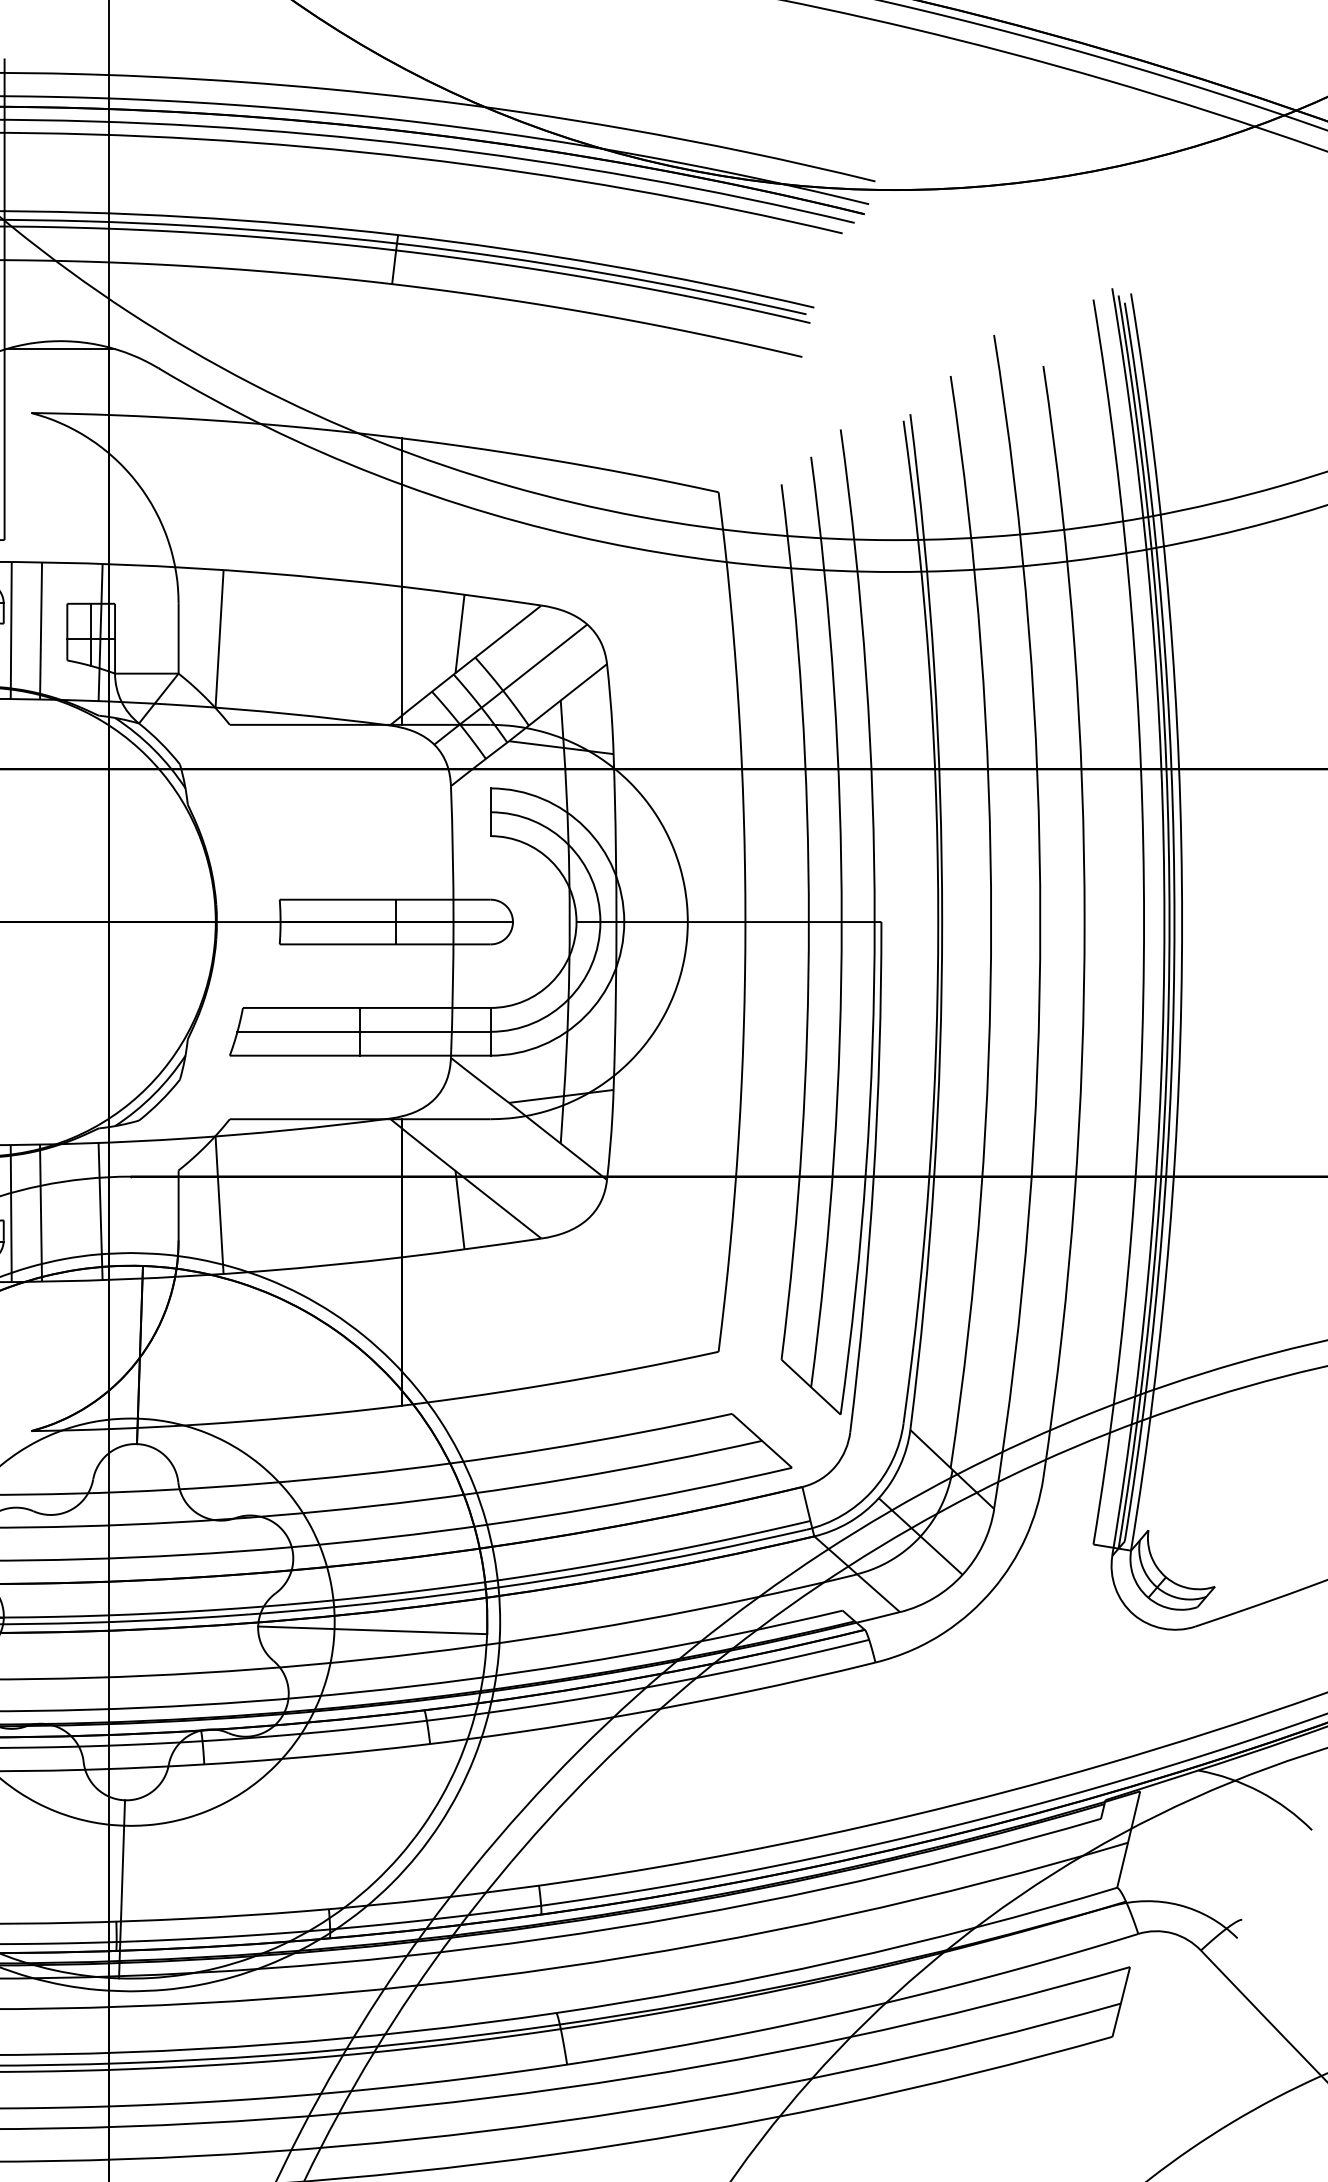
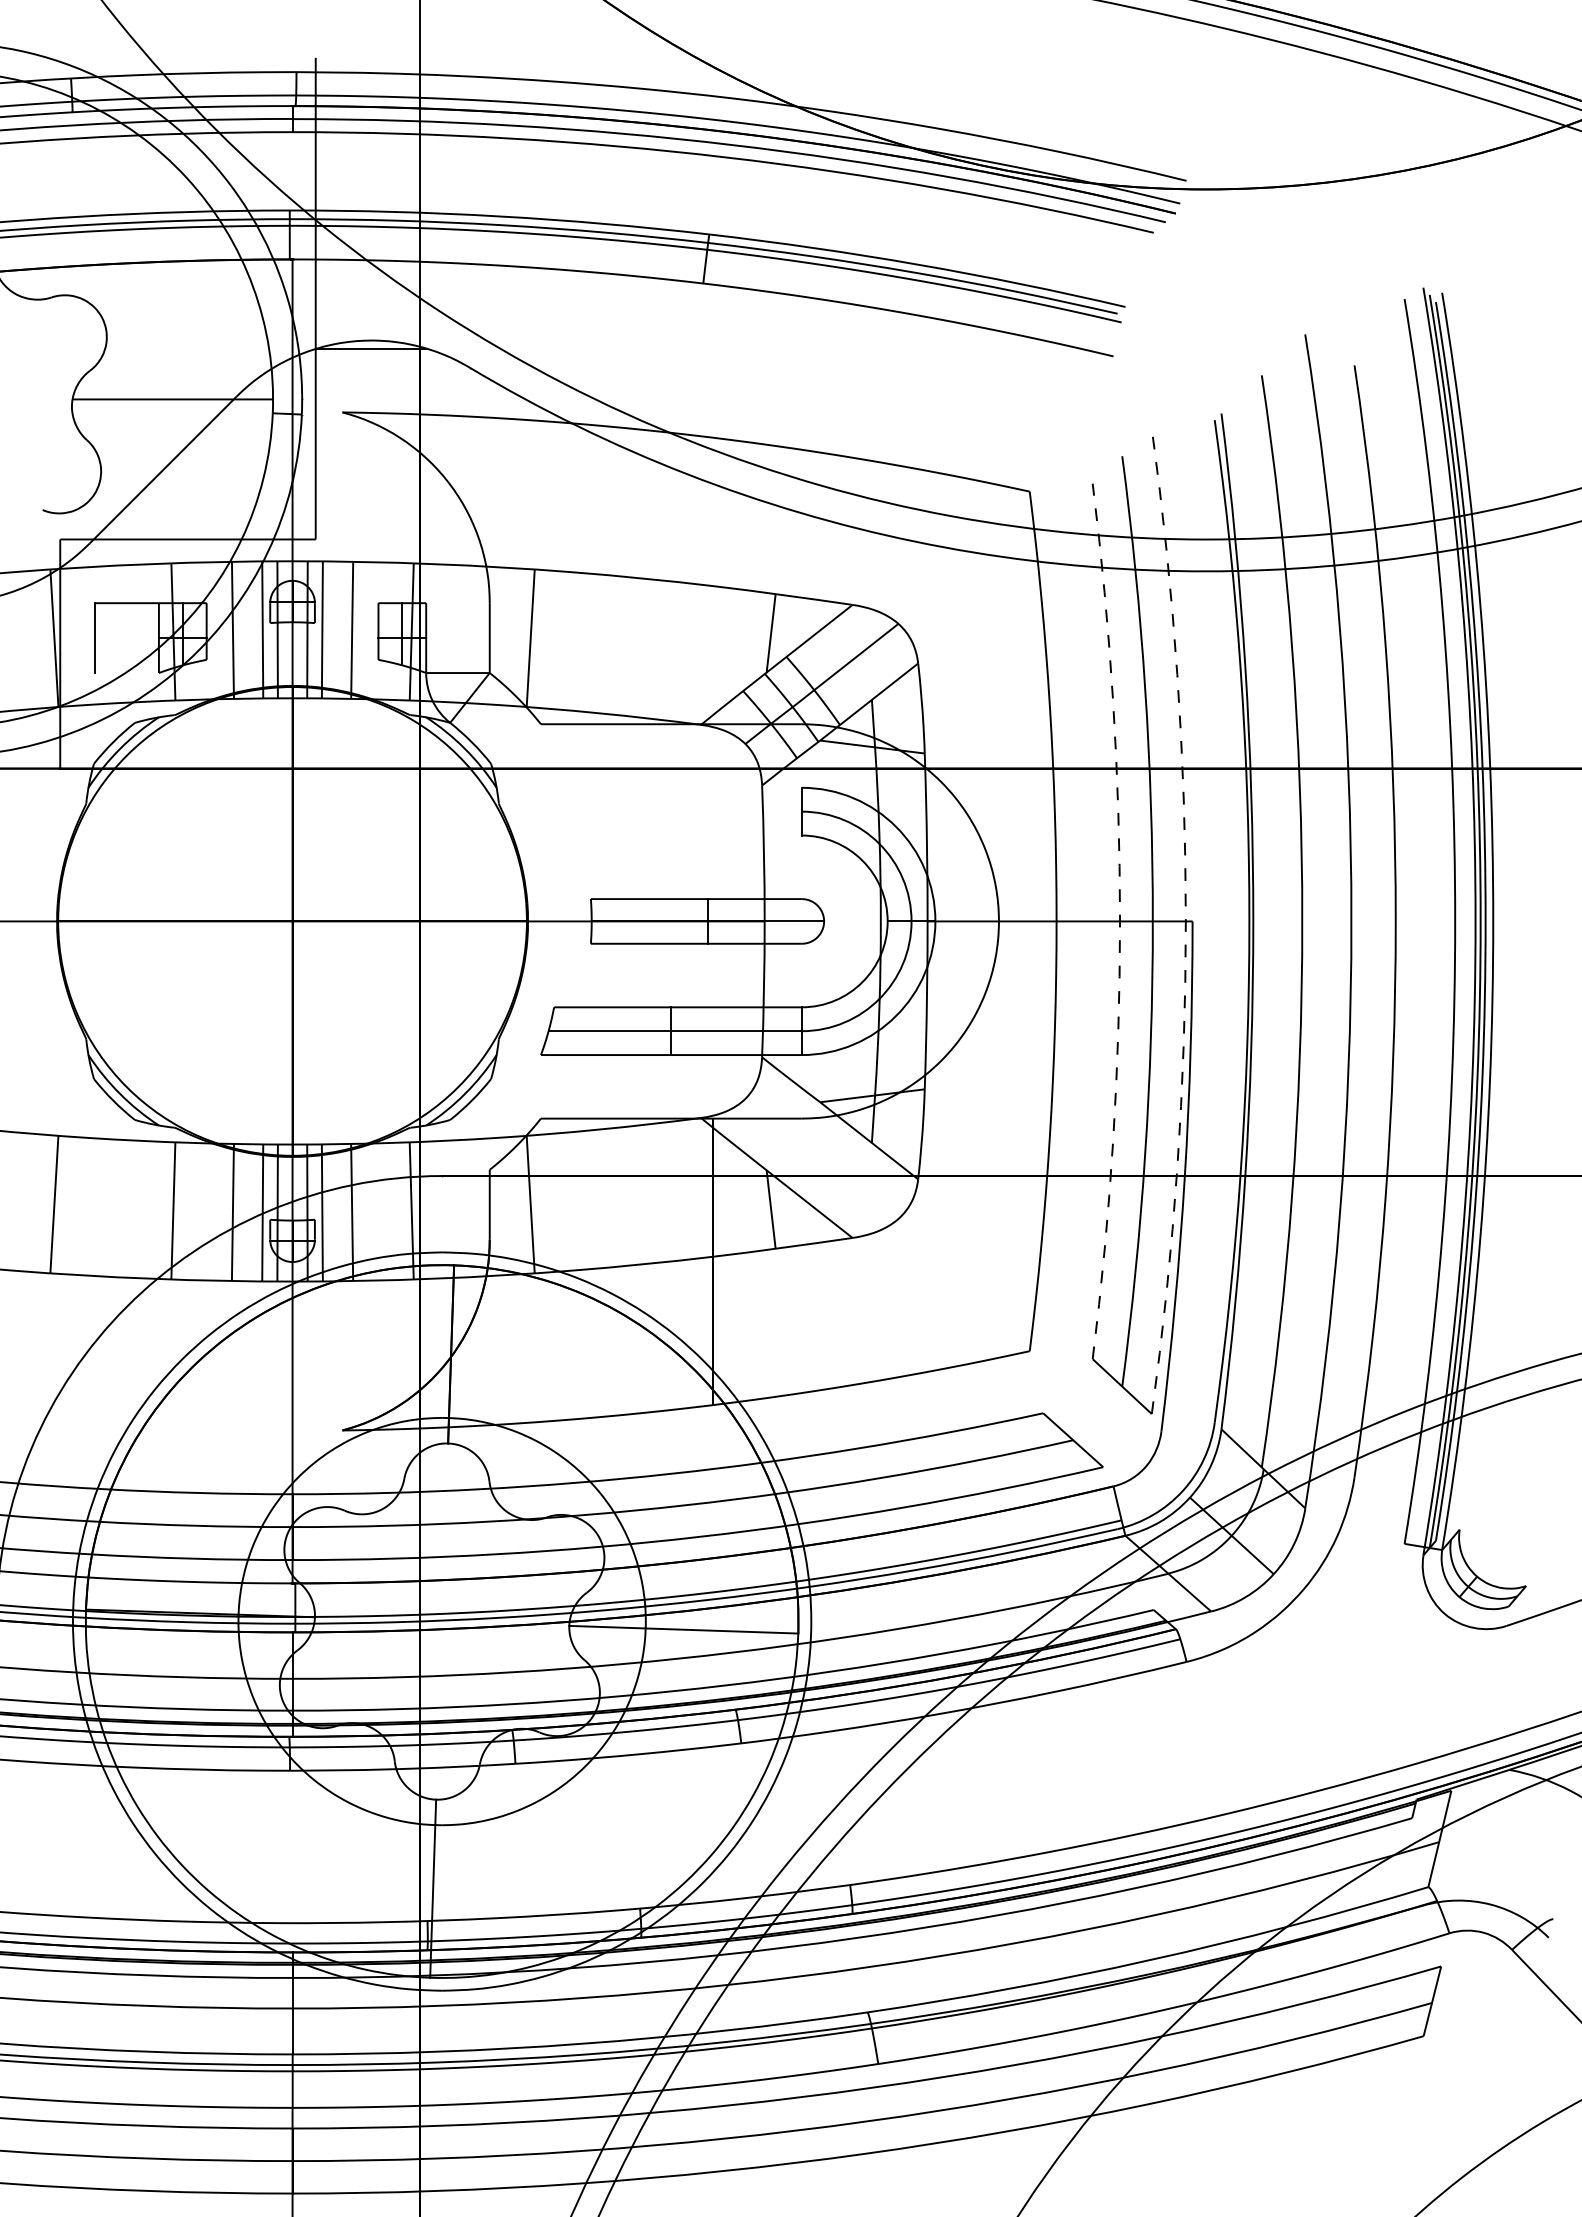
line: (402, 581) -> (713, 580), removed
arc: (809, 922) -> (1120, 921), solid -> dashed
arc: (874, 922) -> (1185, 921), solid -> dashed

